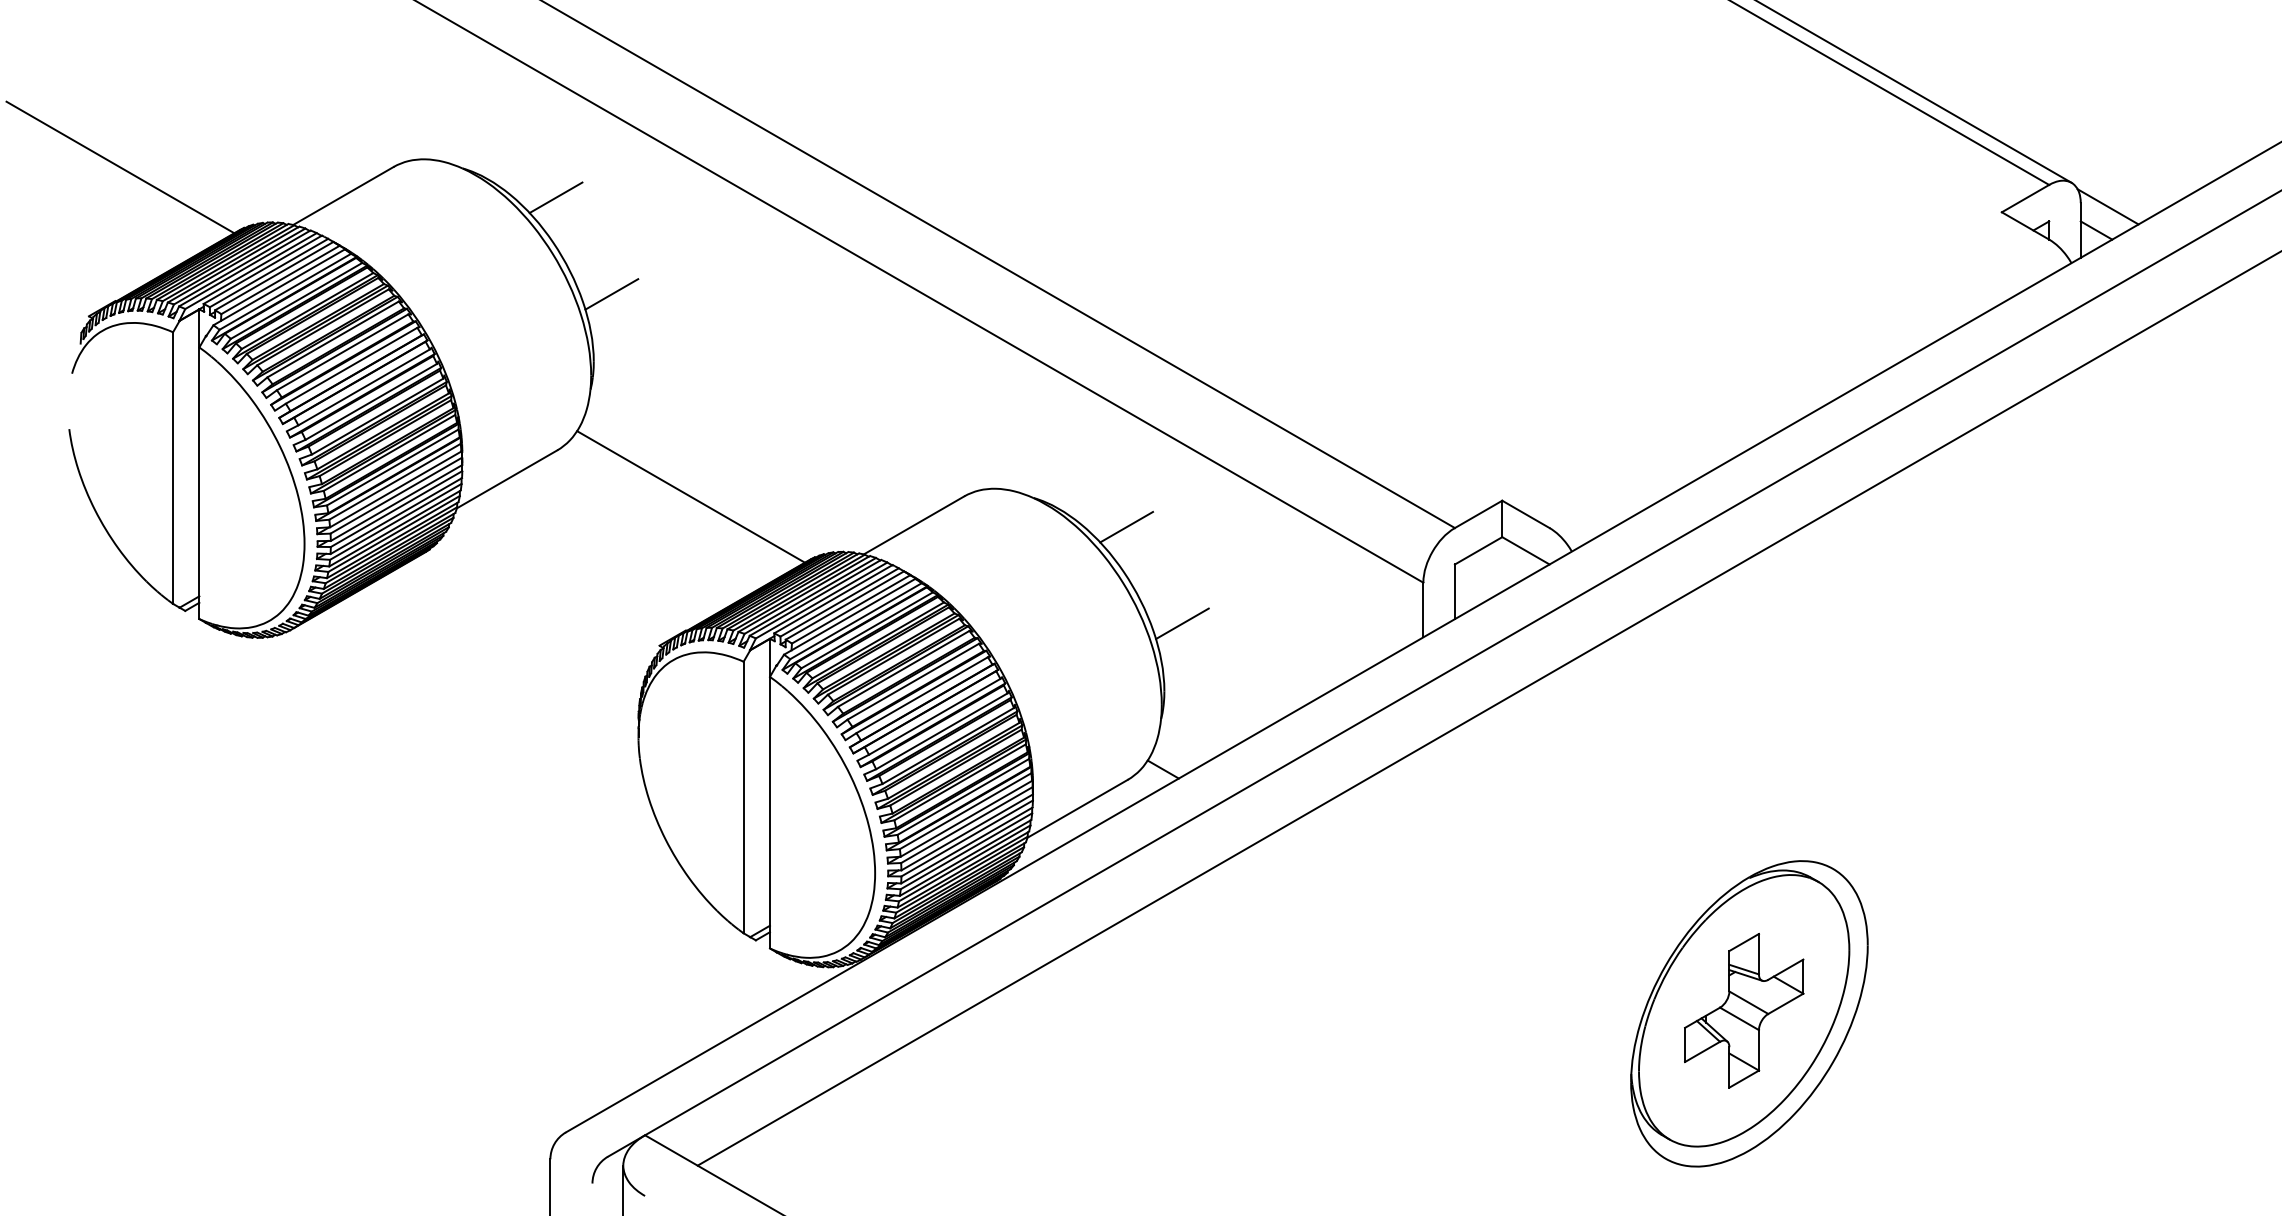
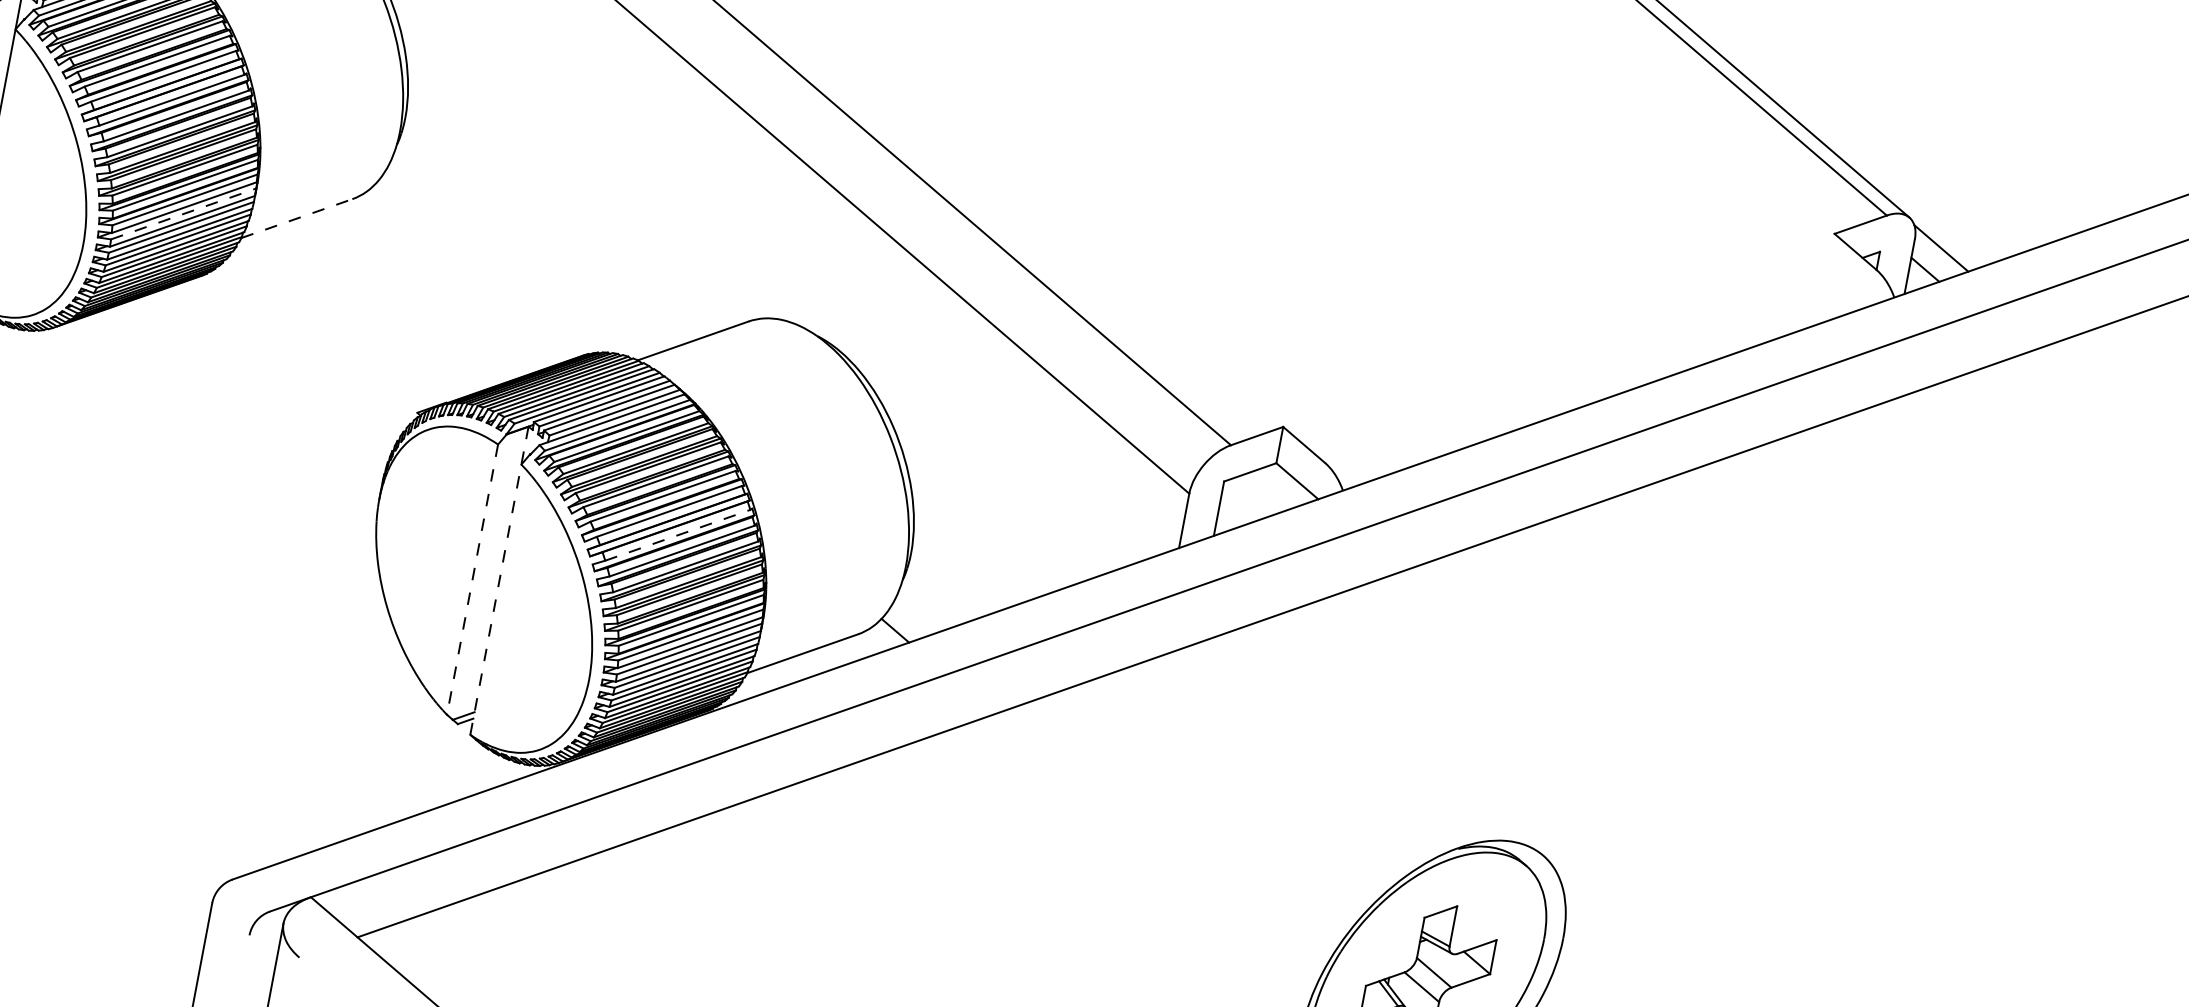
line: (611, 294) -> (435, 54), removed
line: (507, 479) -> (297, 218), solid -> dashed
line: (396, 495) -> (183, 213), solid -> dashed
line: (690, 496) -> (476, 270), removed
line: (1126, 526) -> (904, 381), removed
line: (1182, 623) -> (941, 489), removed
line: (934, 716) -> (677, 534), solid -> dashed
line: (769, 793) -> (499, 580), solid -> dashed
line: (743, 797) -> (472, 579), solid -> dashed

